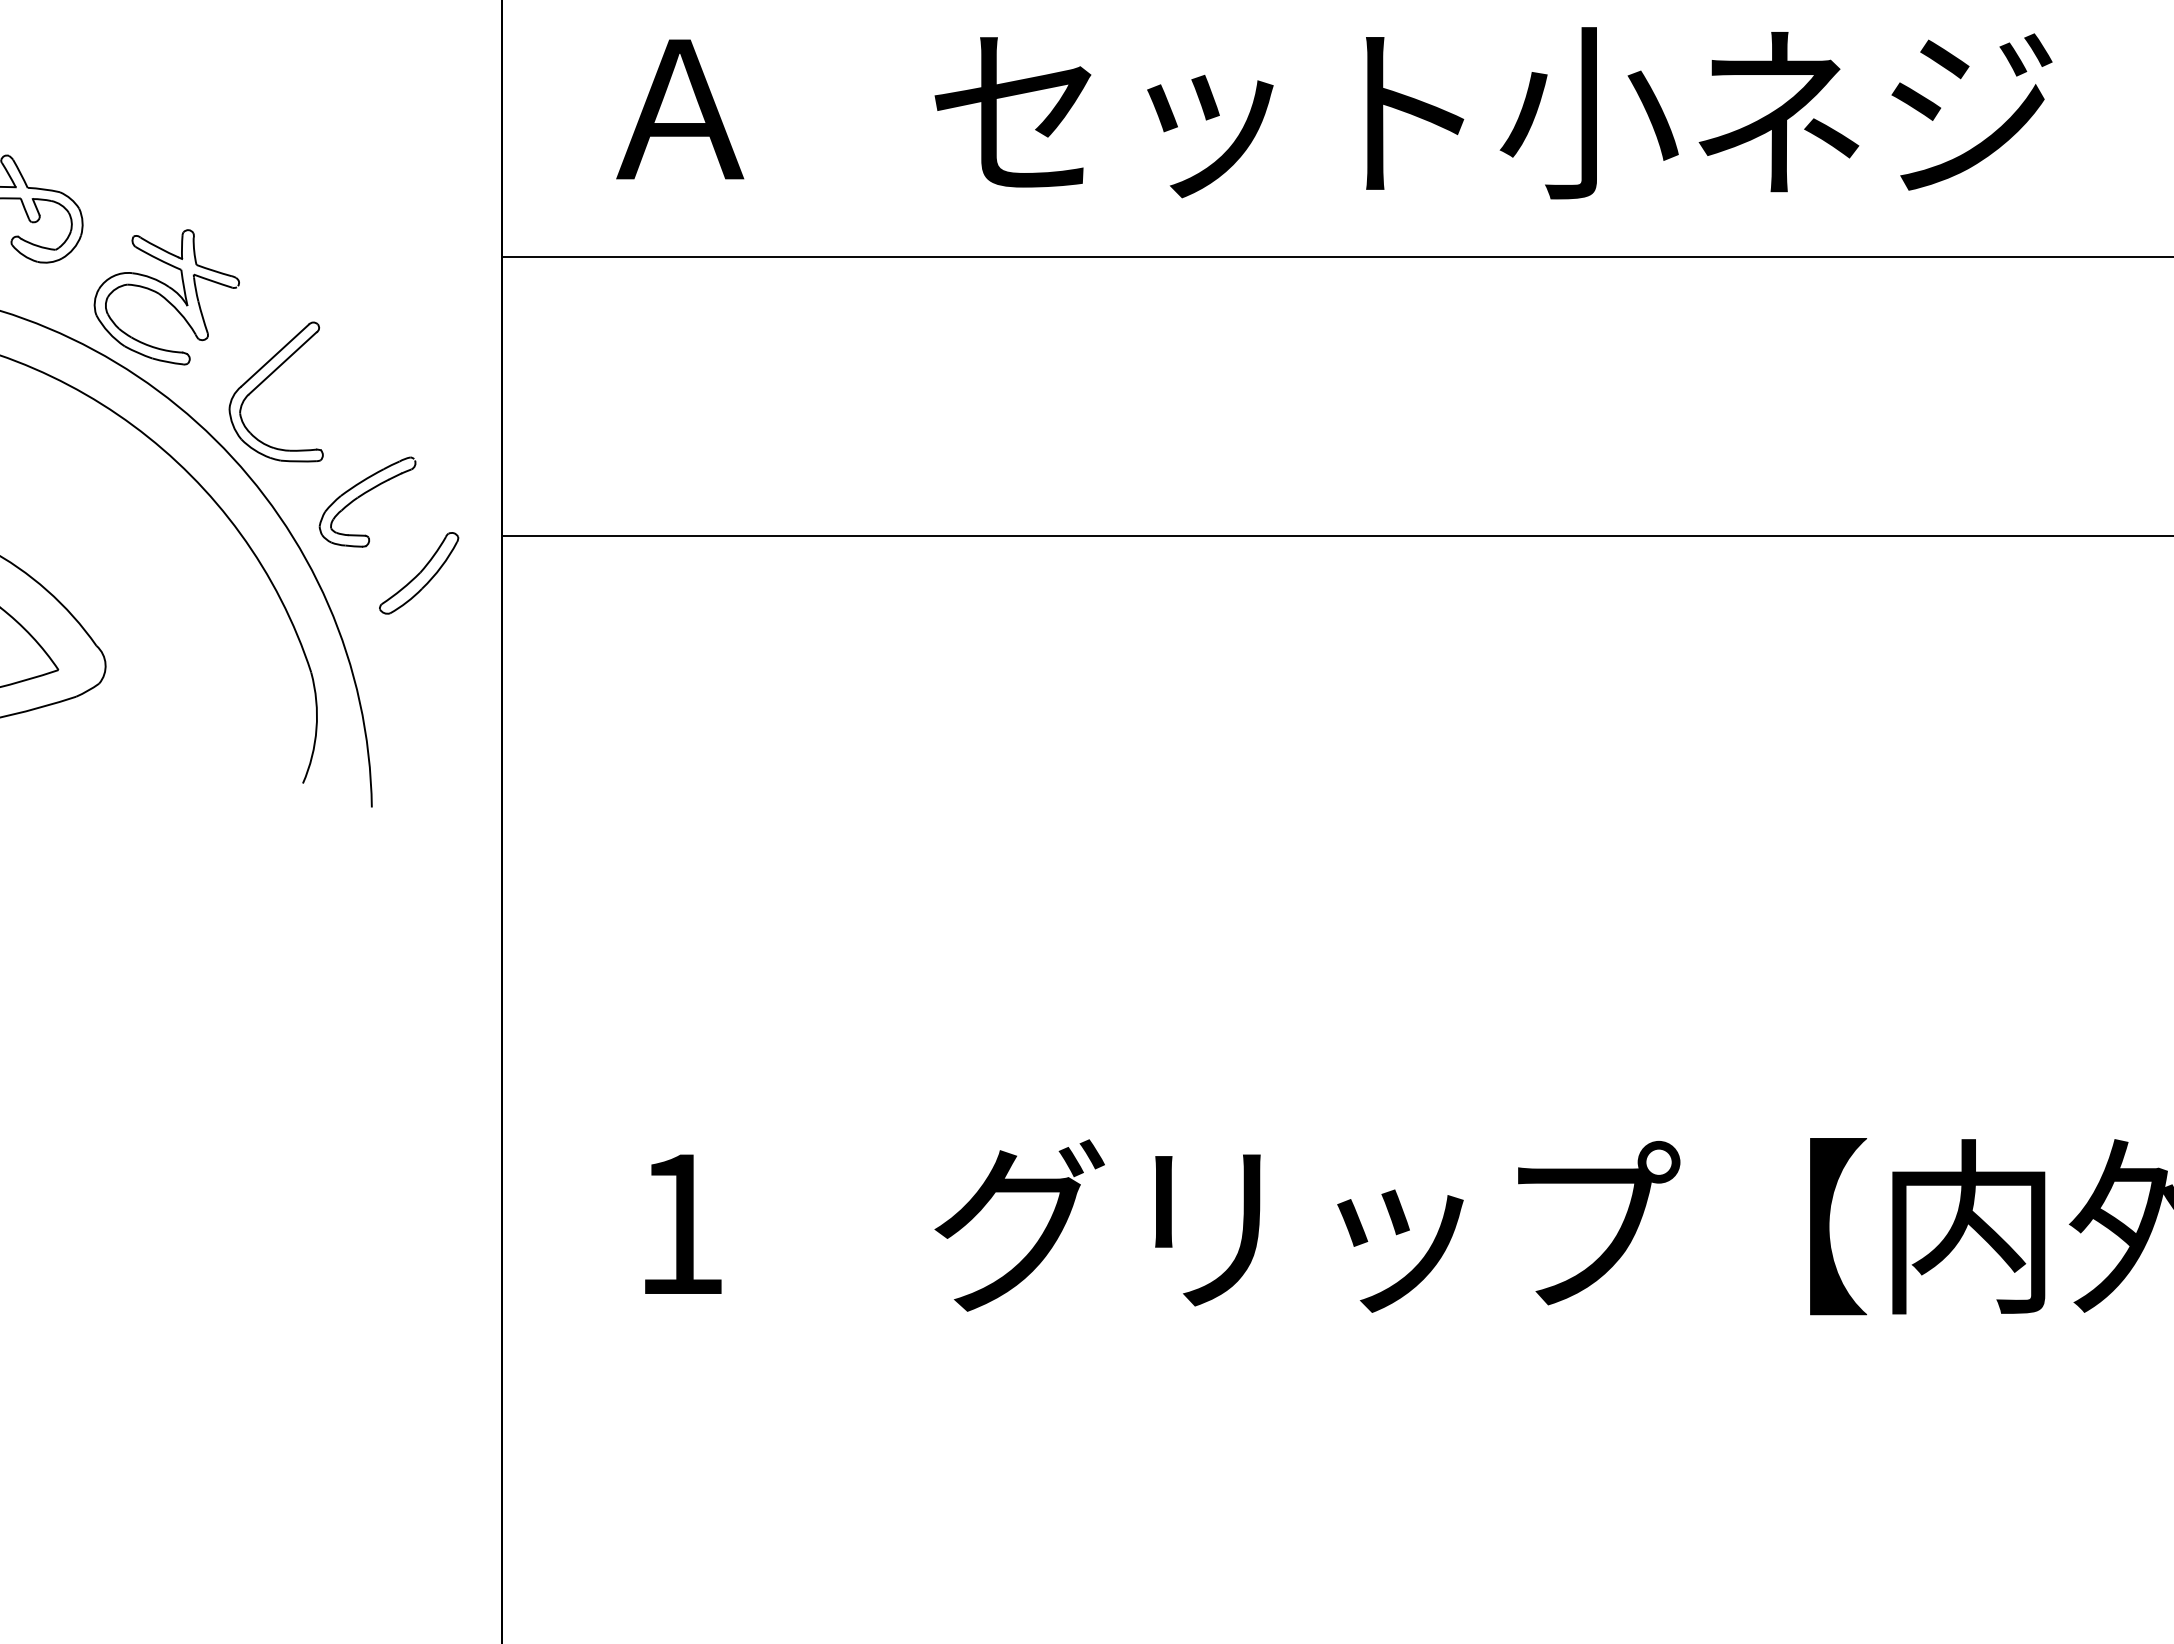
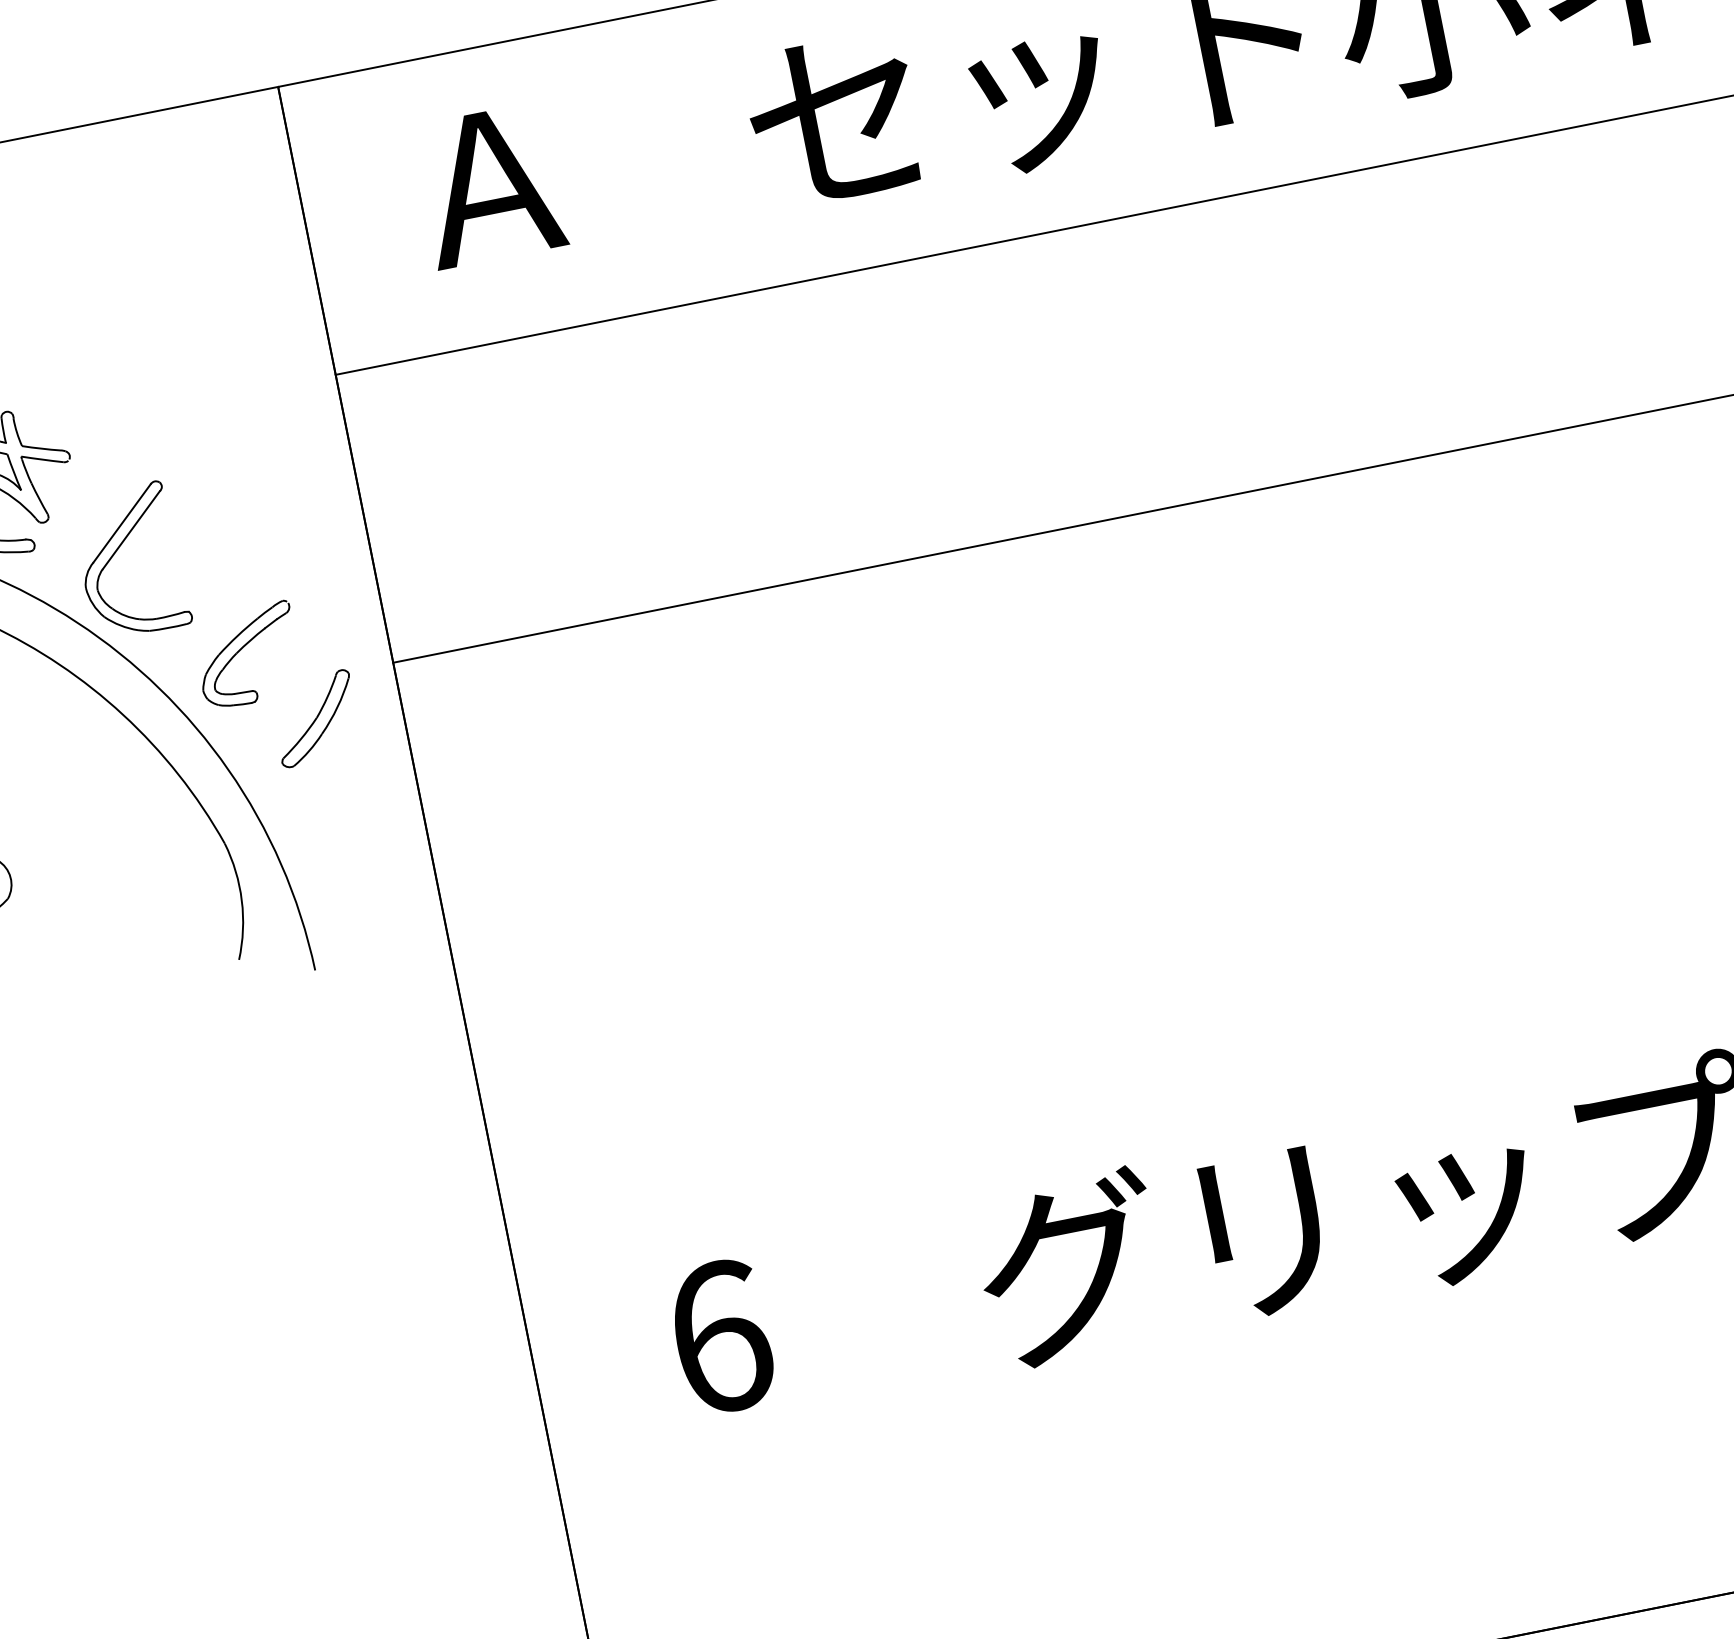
text: (682, 1224) -> (722, 1337), 1 -> 6

